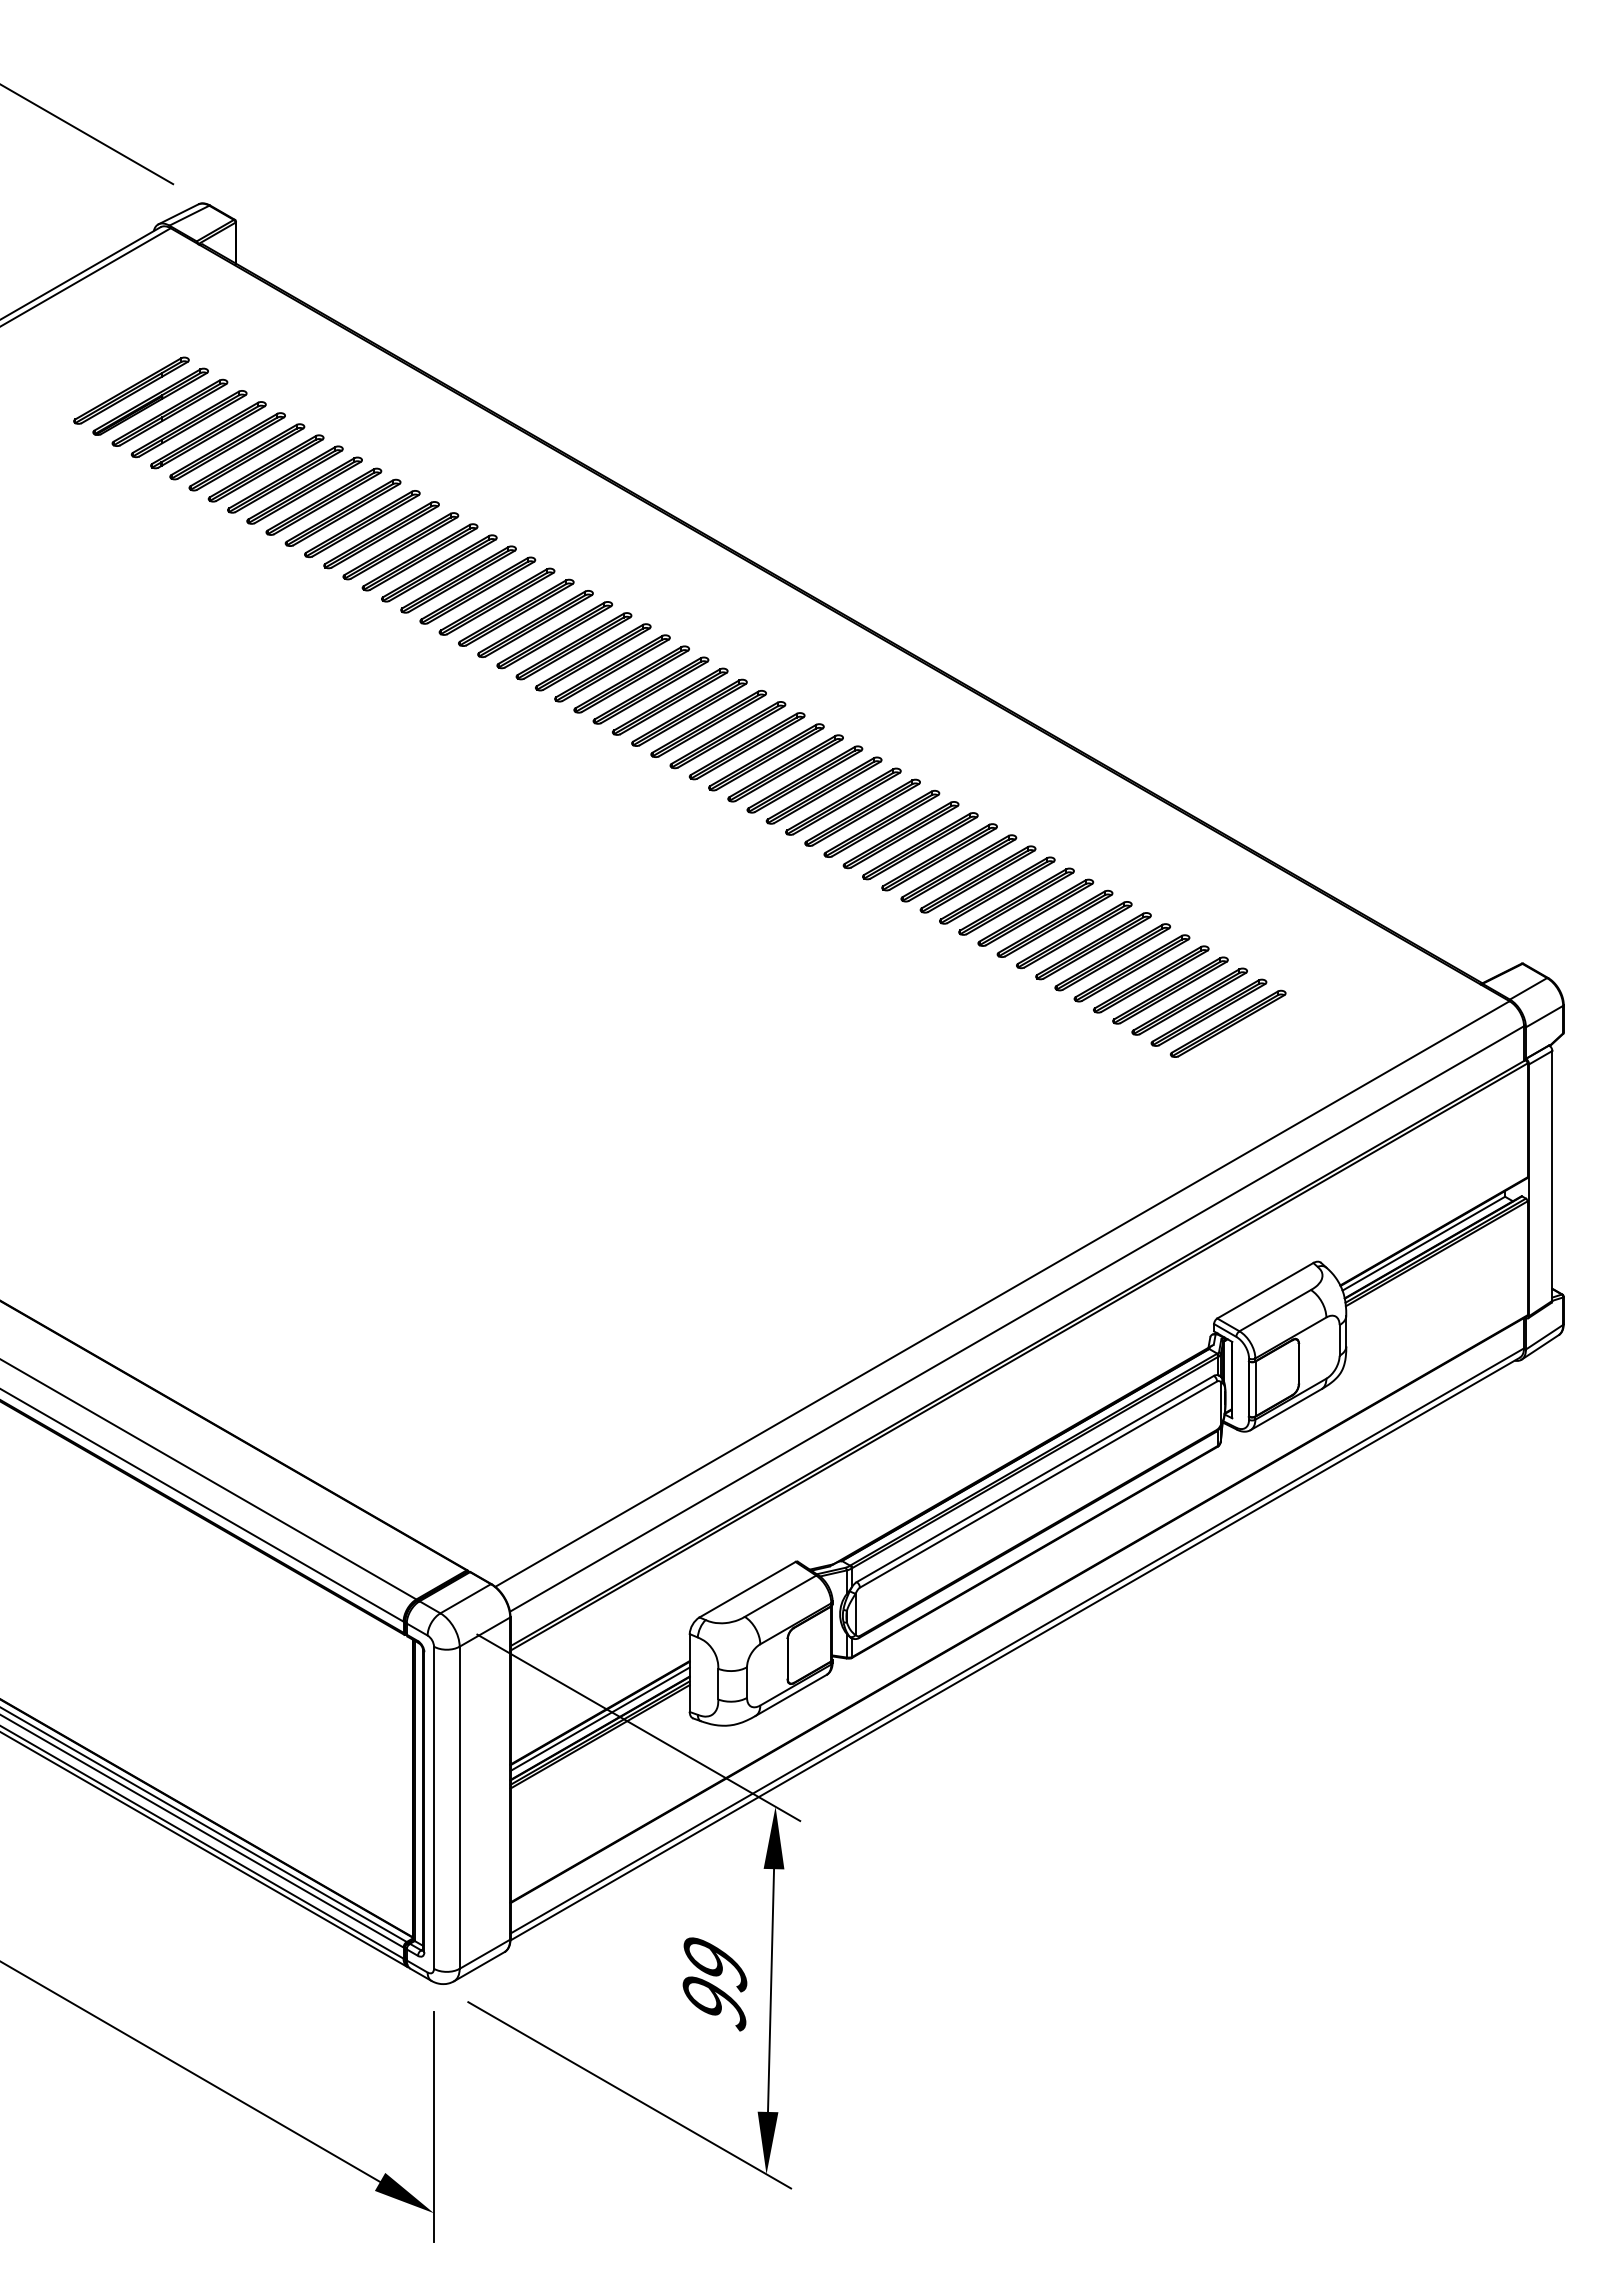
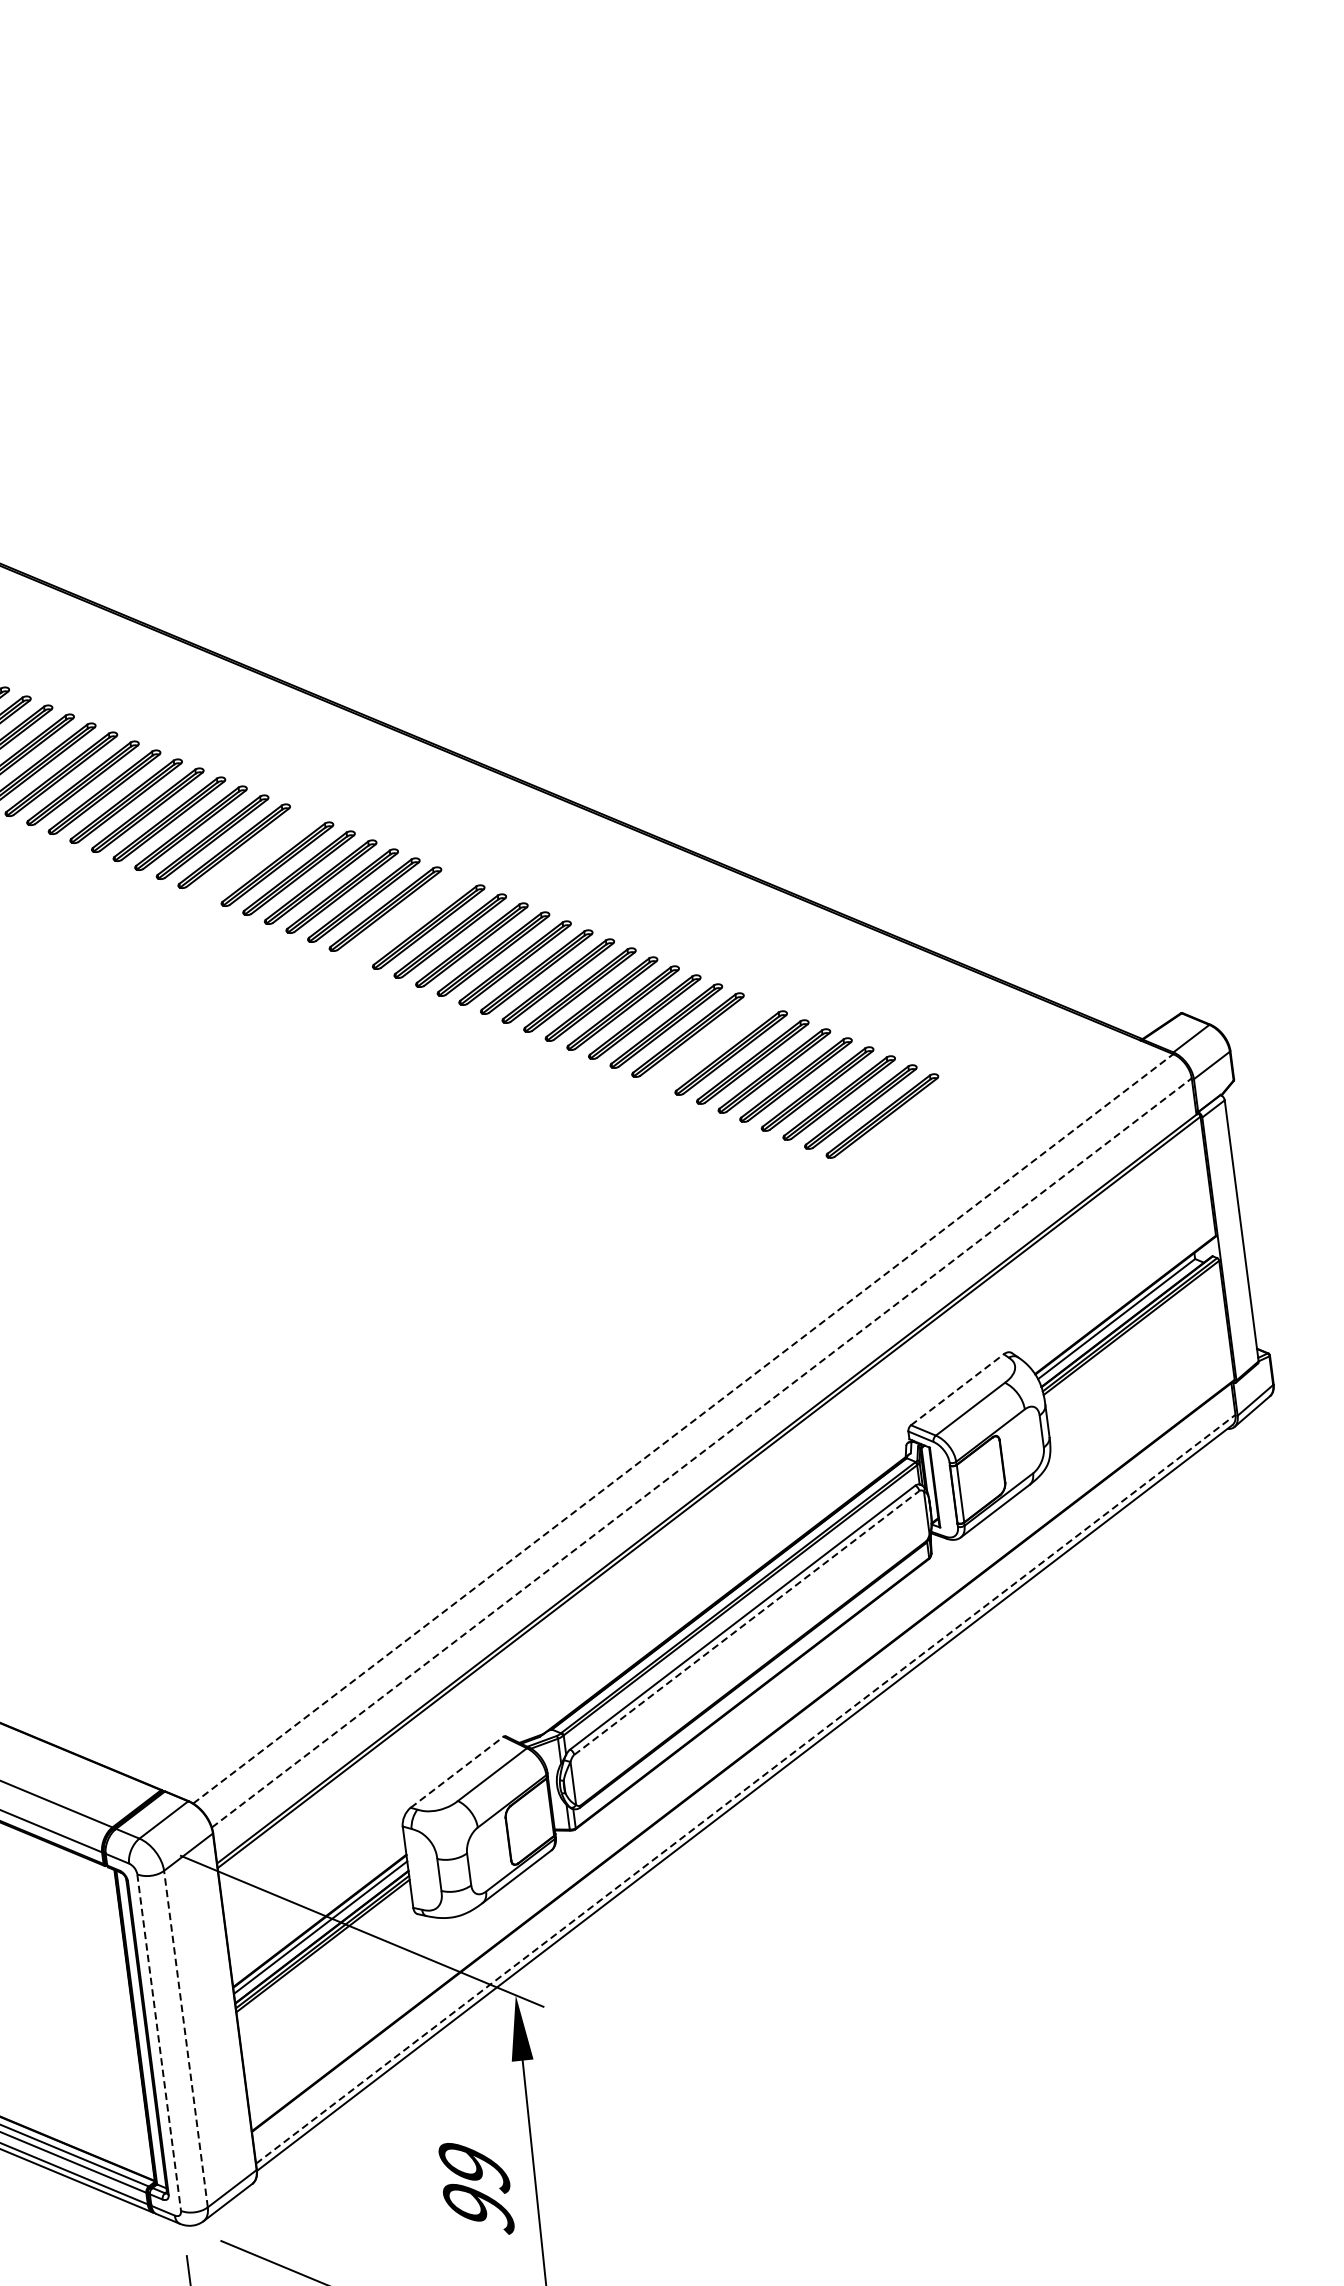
part: (669, 701) -> (255, 855), removed
part: (804, 779) -> (406, 918), removed
part: (1074, 935) -> (709, 1044), removed
line: (1265, 1290) -> (957, 1389), solid -> dashed
line: (1002, 1294) -> (683, 1429), solid -> dashed
line: (1017, 1318) -> (702, 1452), solid -> dashed
line: (1038, 1484) -> (746, 1622), solid -> dashed
line: (747, 1589) -> (457, 1772), solid -> dashed
line: (1017, 1640) -> (745, 1788), solid -> dashed
line: (459, 1807) -> (185, 2038), solid -> dashed
line: (434, 1808) -> (159, 2043), solid -> dashed

